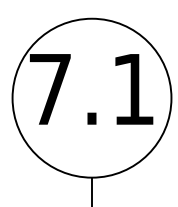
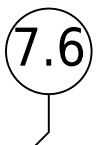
text: (134, 89) -> (71, 46), 7.1 -> 7.6

